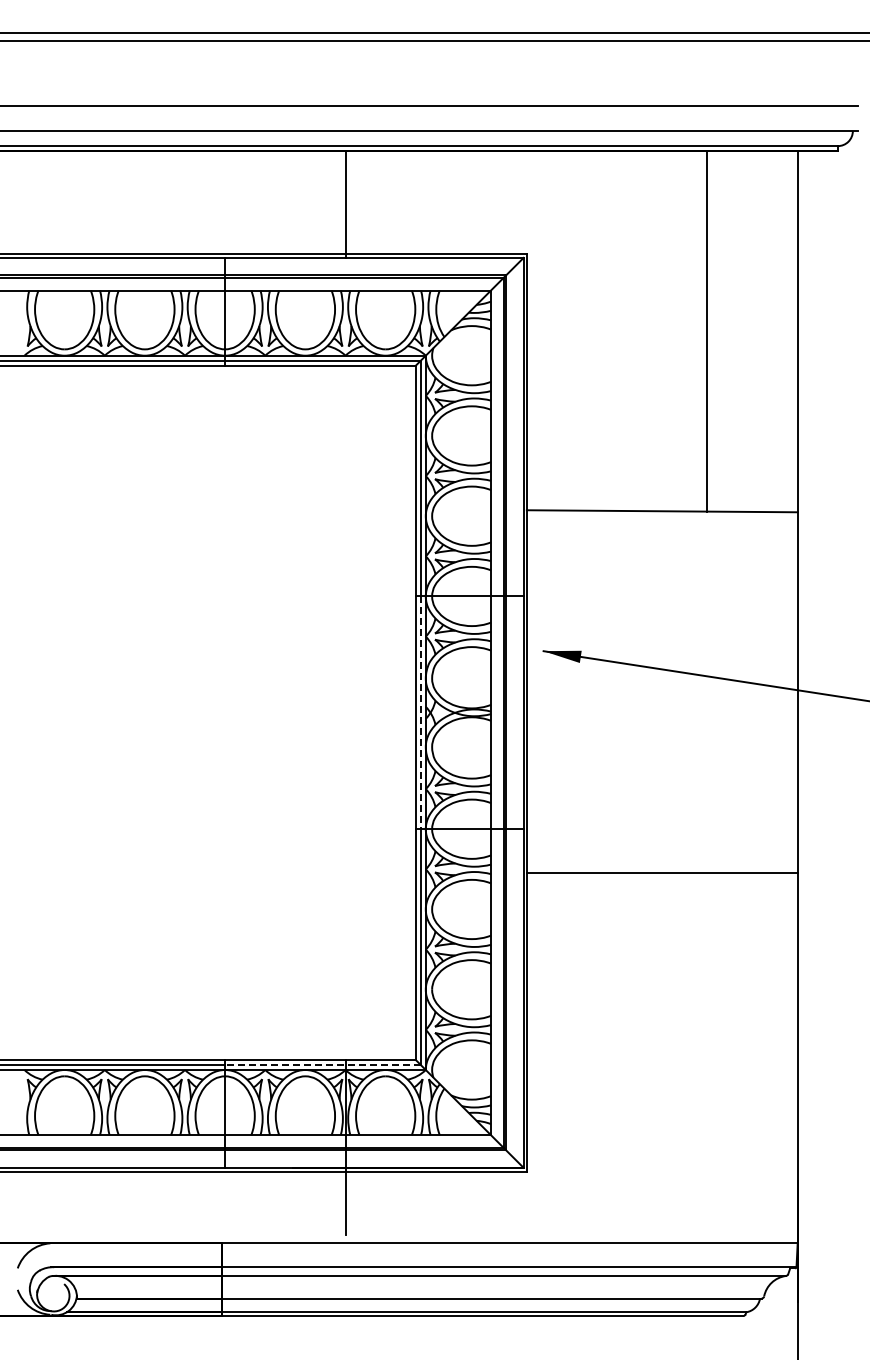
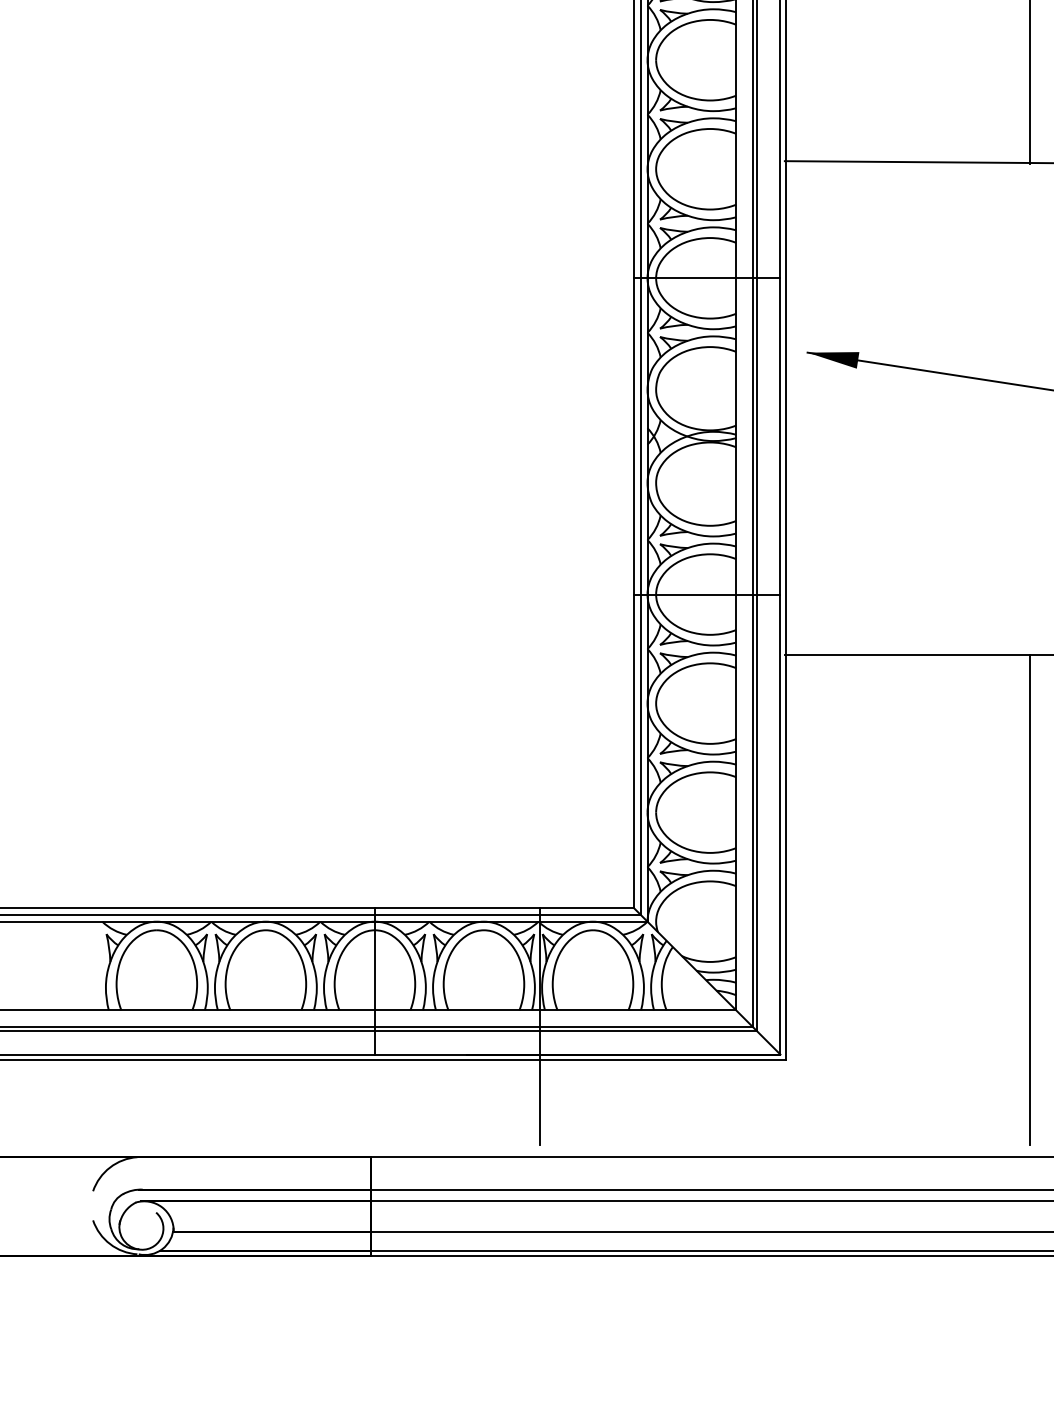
line: (420, 713) -> (640, 437), dashed -> solid
line: (707, 1053) -> (1030, 899), added
line: (322, 1064) -> (507, 914), dashed -> solid

